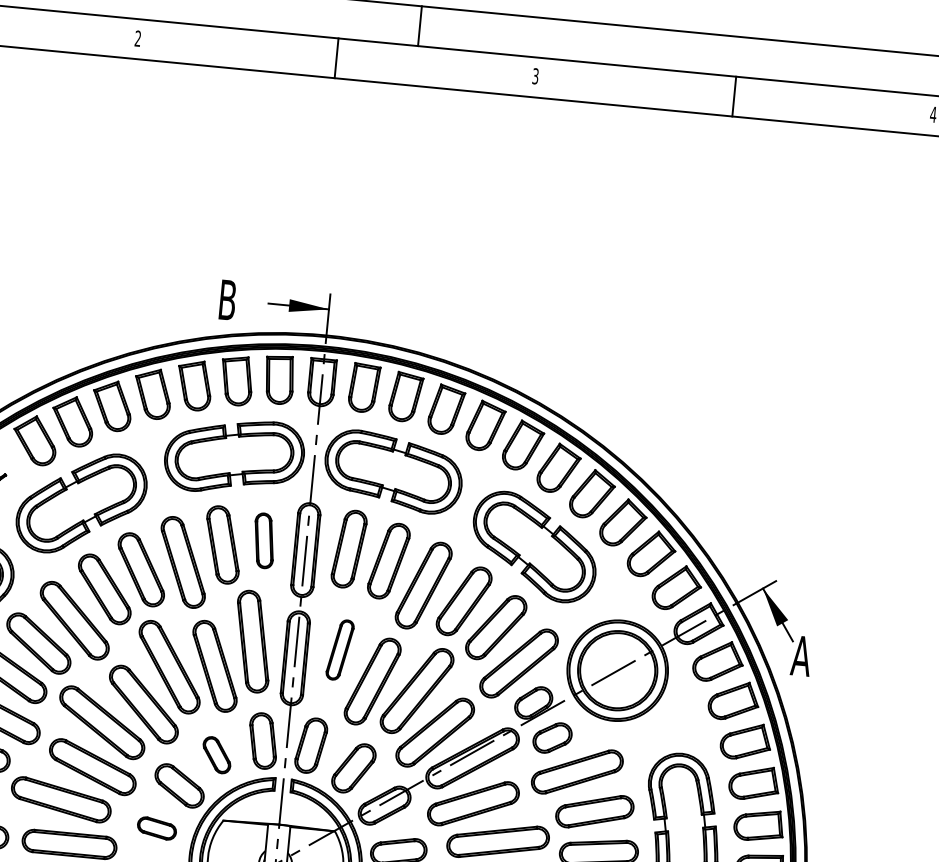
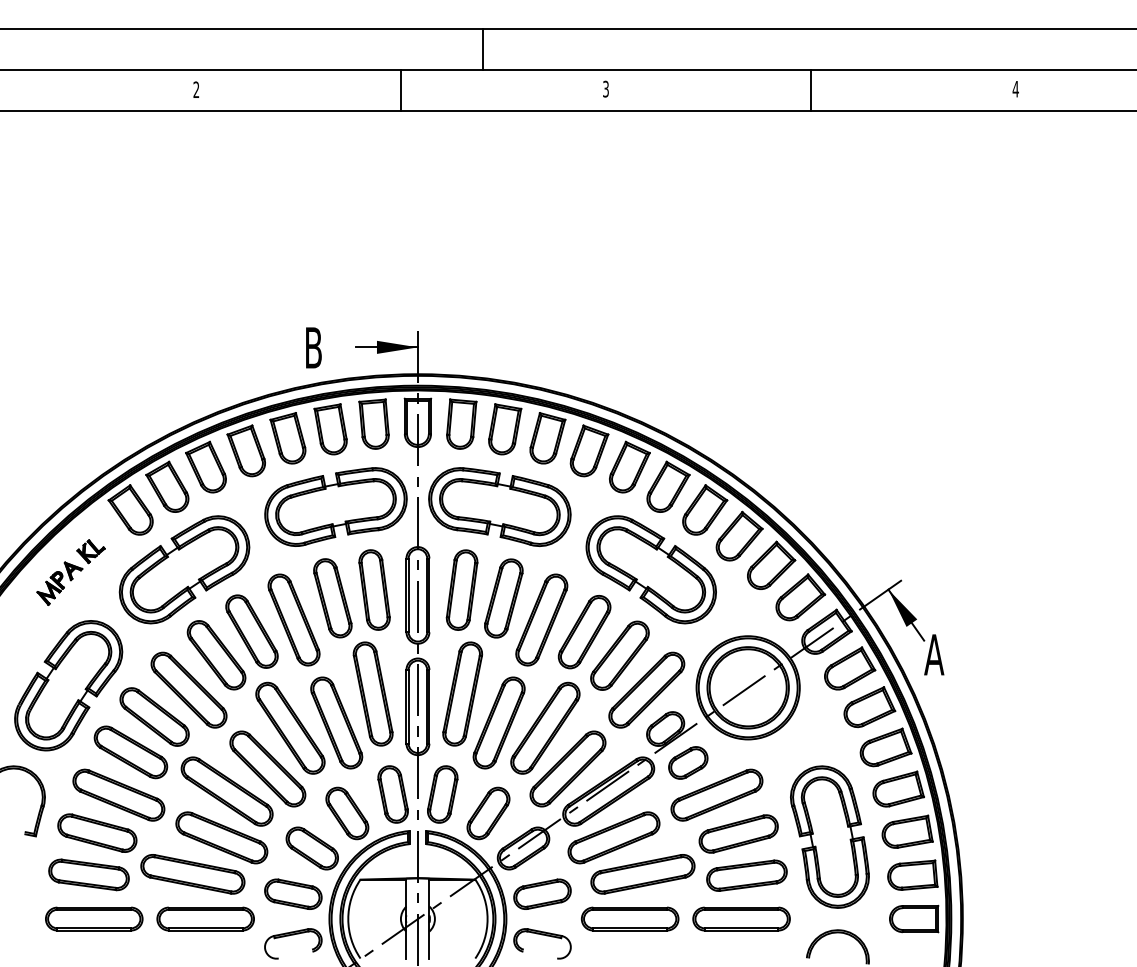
part: (264, 540) -> (374, 589), size x1.43
part: (339, 649) -> (462, 693), size x1.67
part: (217, 755) -> (347, 813), size x1.43
part: (157, 827) -> (293, 893), size x1.43

